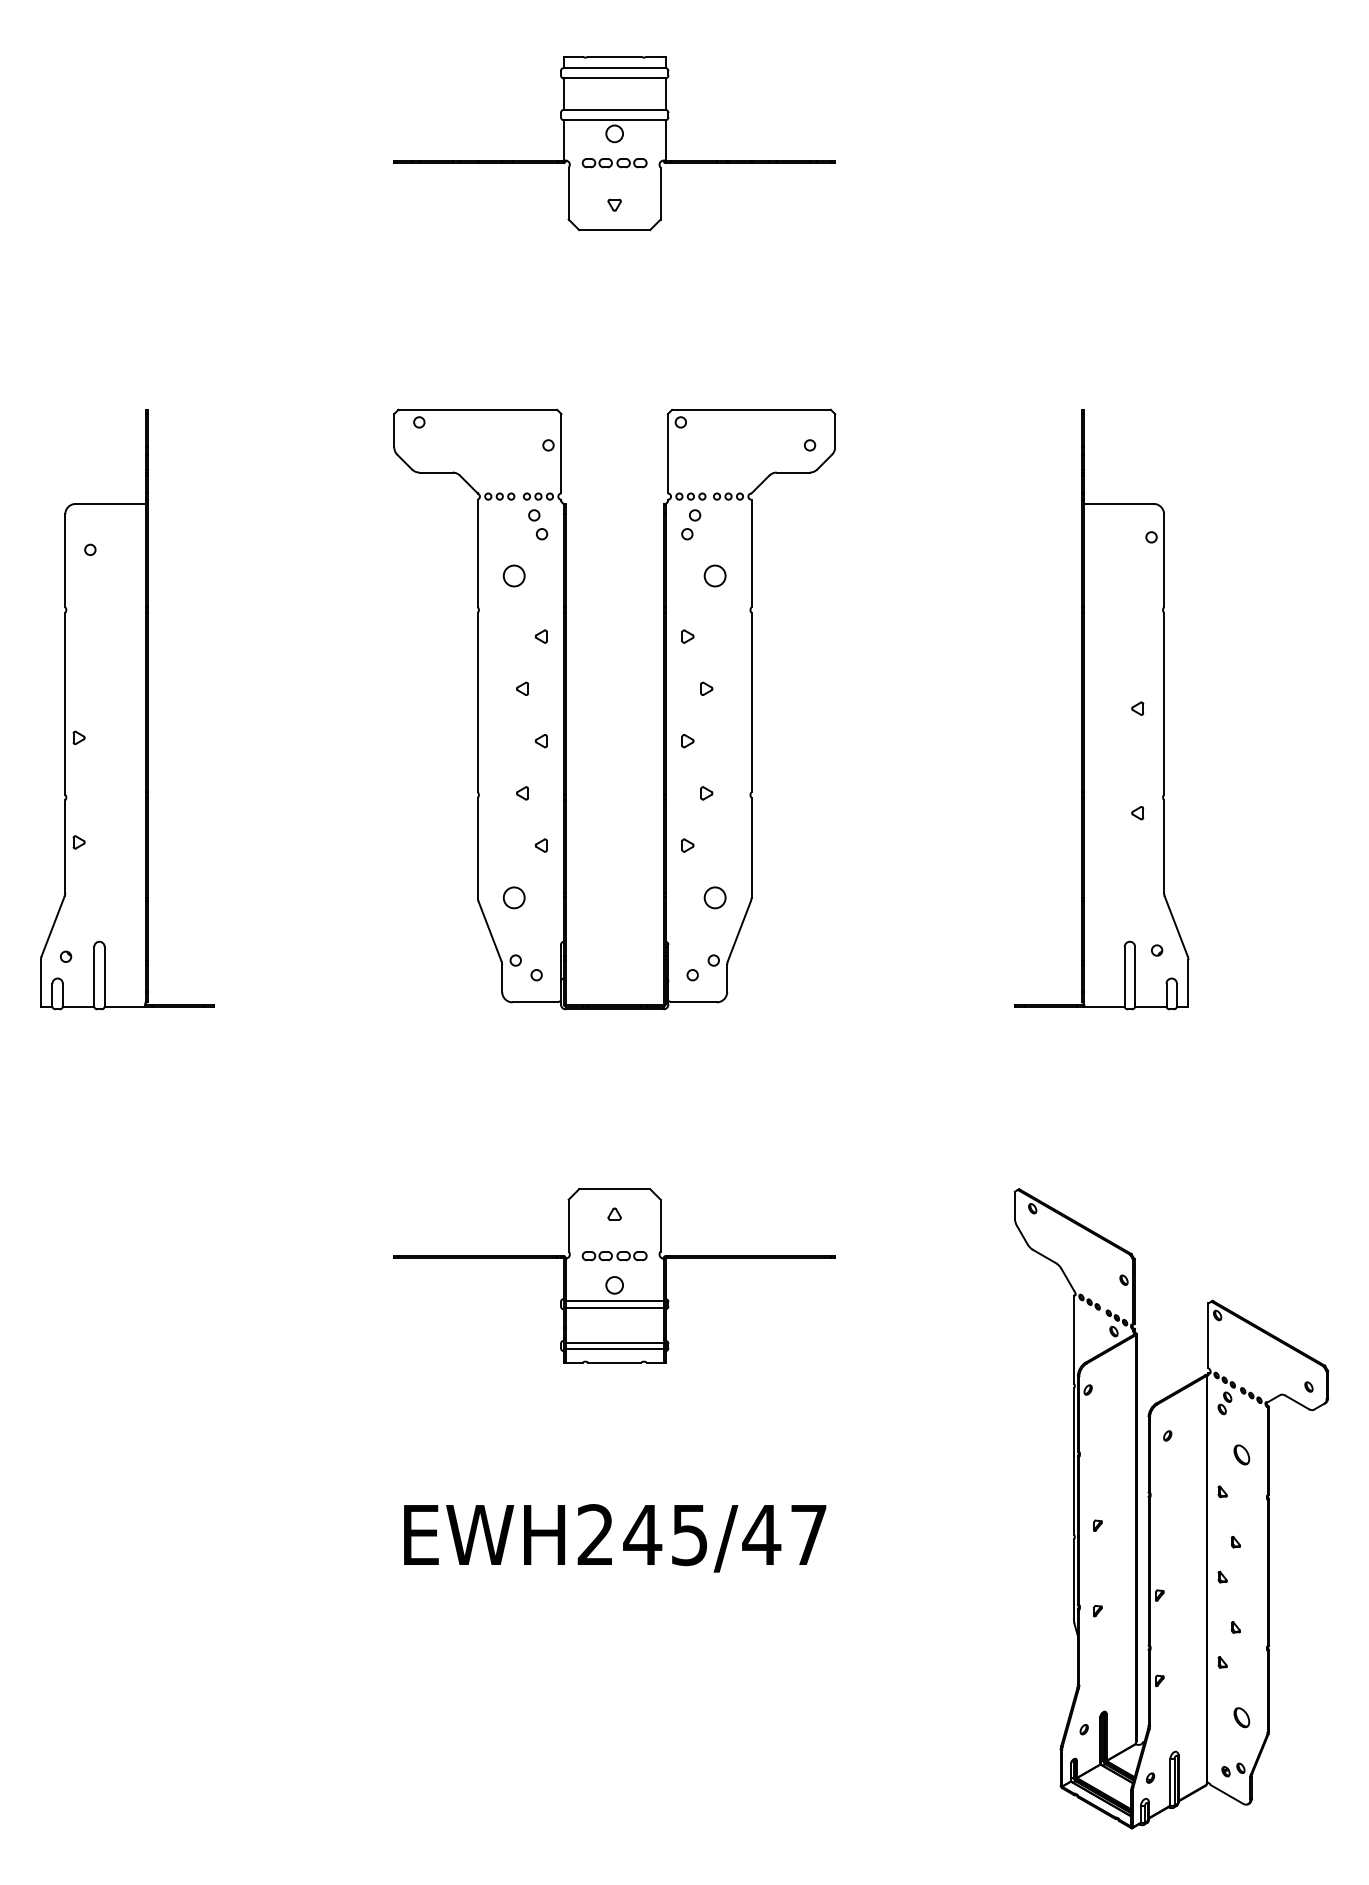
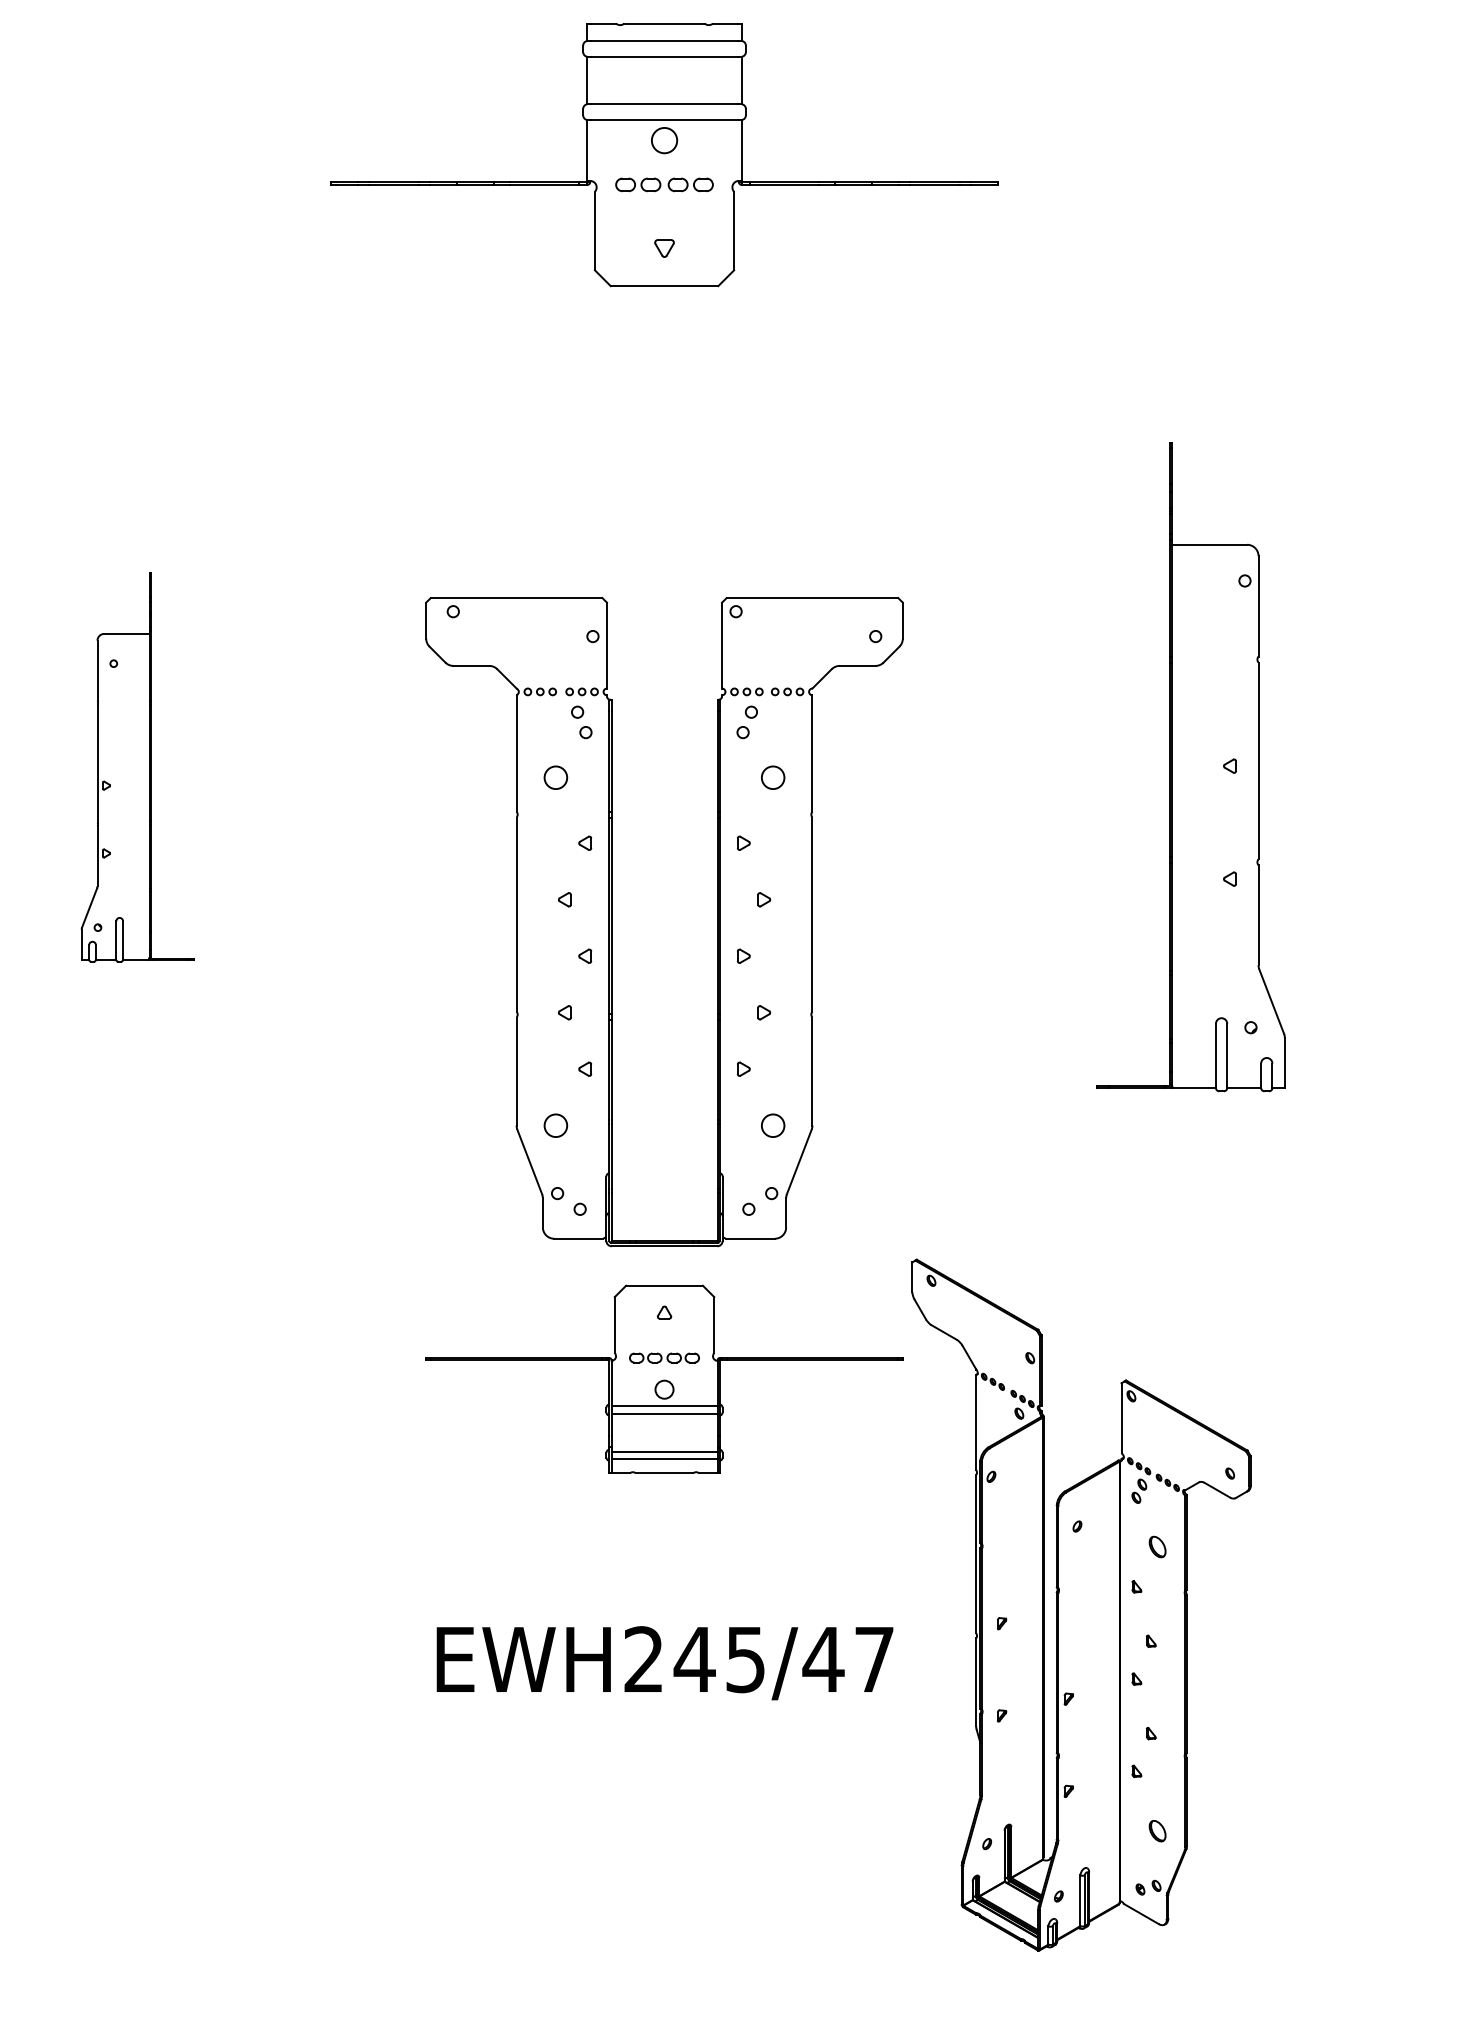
part: (614, 142) -> (664, 154), size x1.4
part: (127, 709) -> (137, 767), size x0.6
part: (566, 709) -> (612, 922), moved
part: (1171, 1508) -> (1081, 1604), moved

